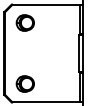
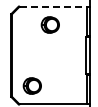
line: (46, 4) -> (53, 6), solid -> dashed
part: (24, 22) -> (49, 24), moved

